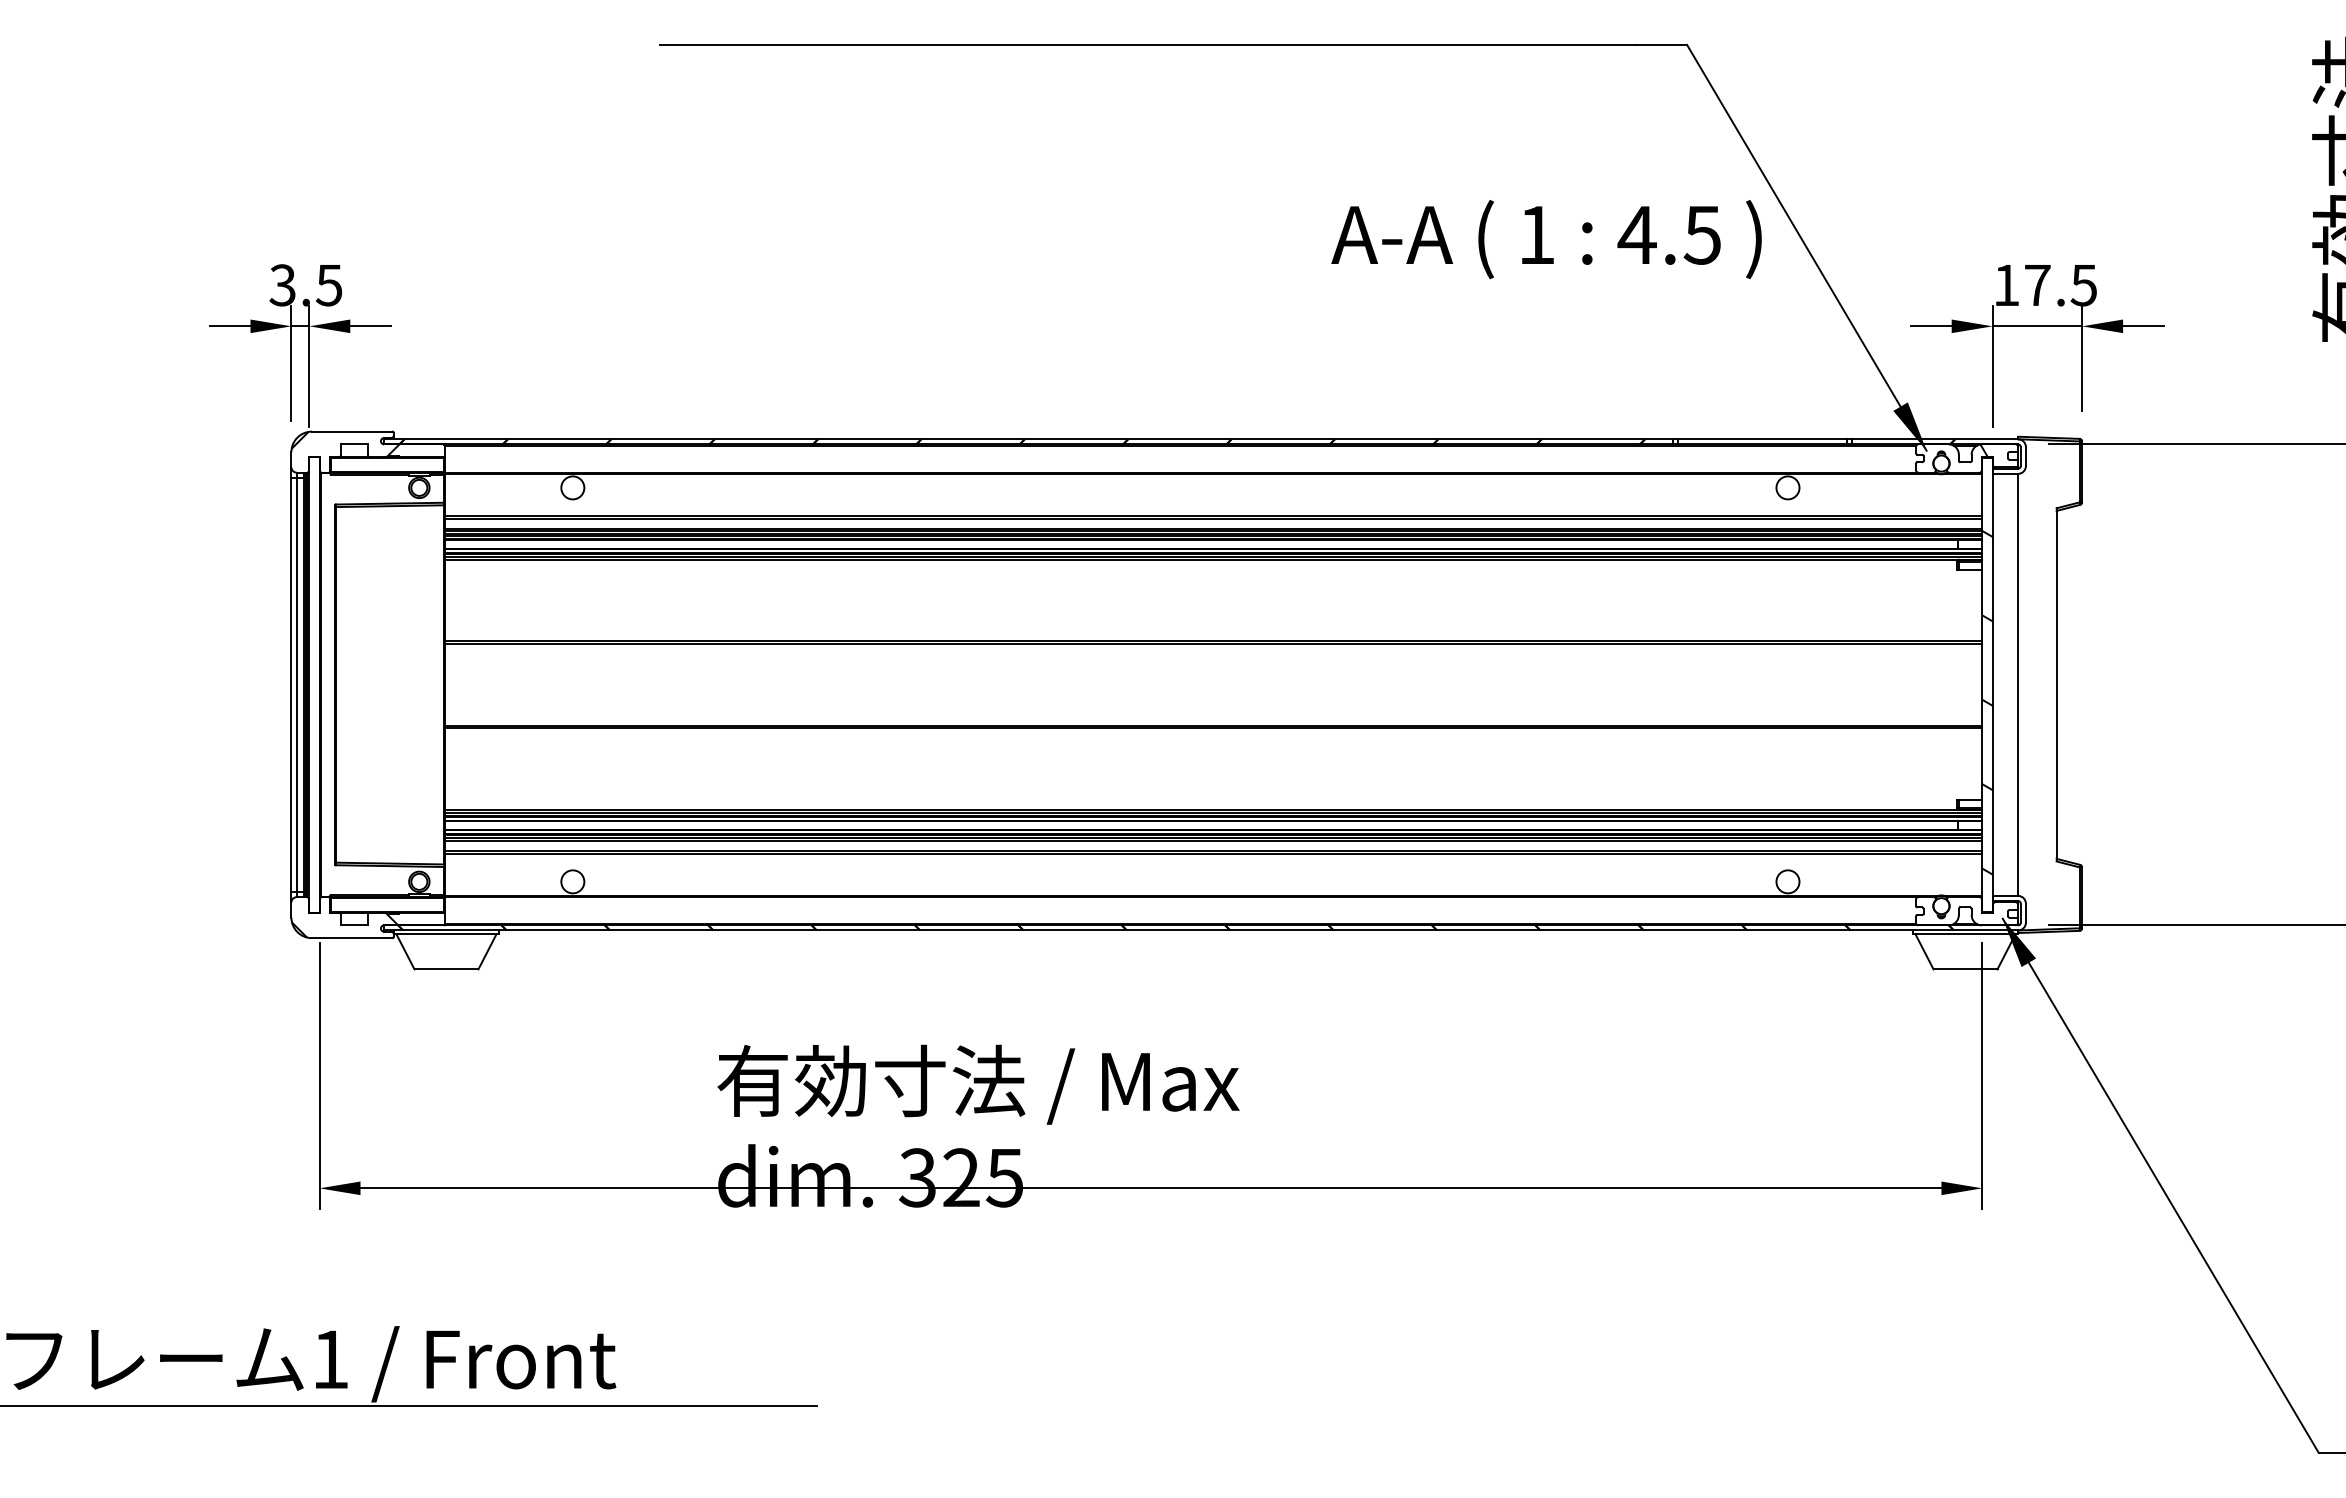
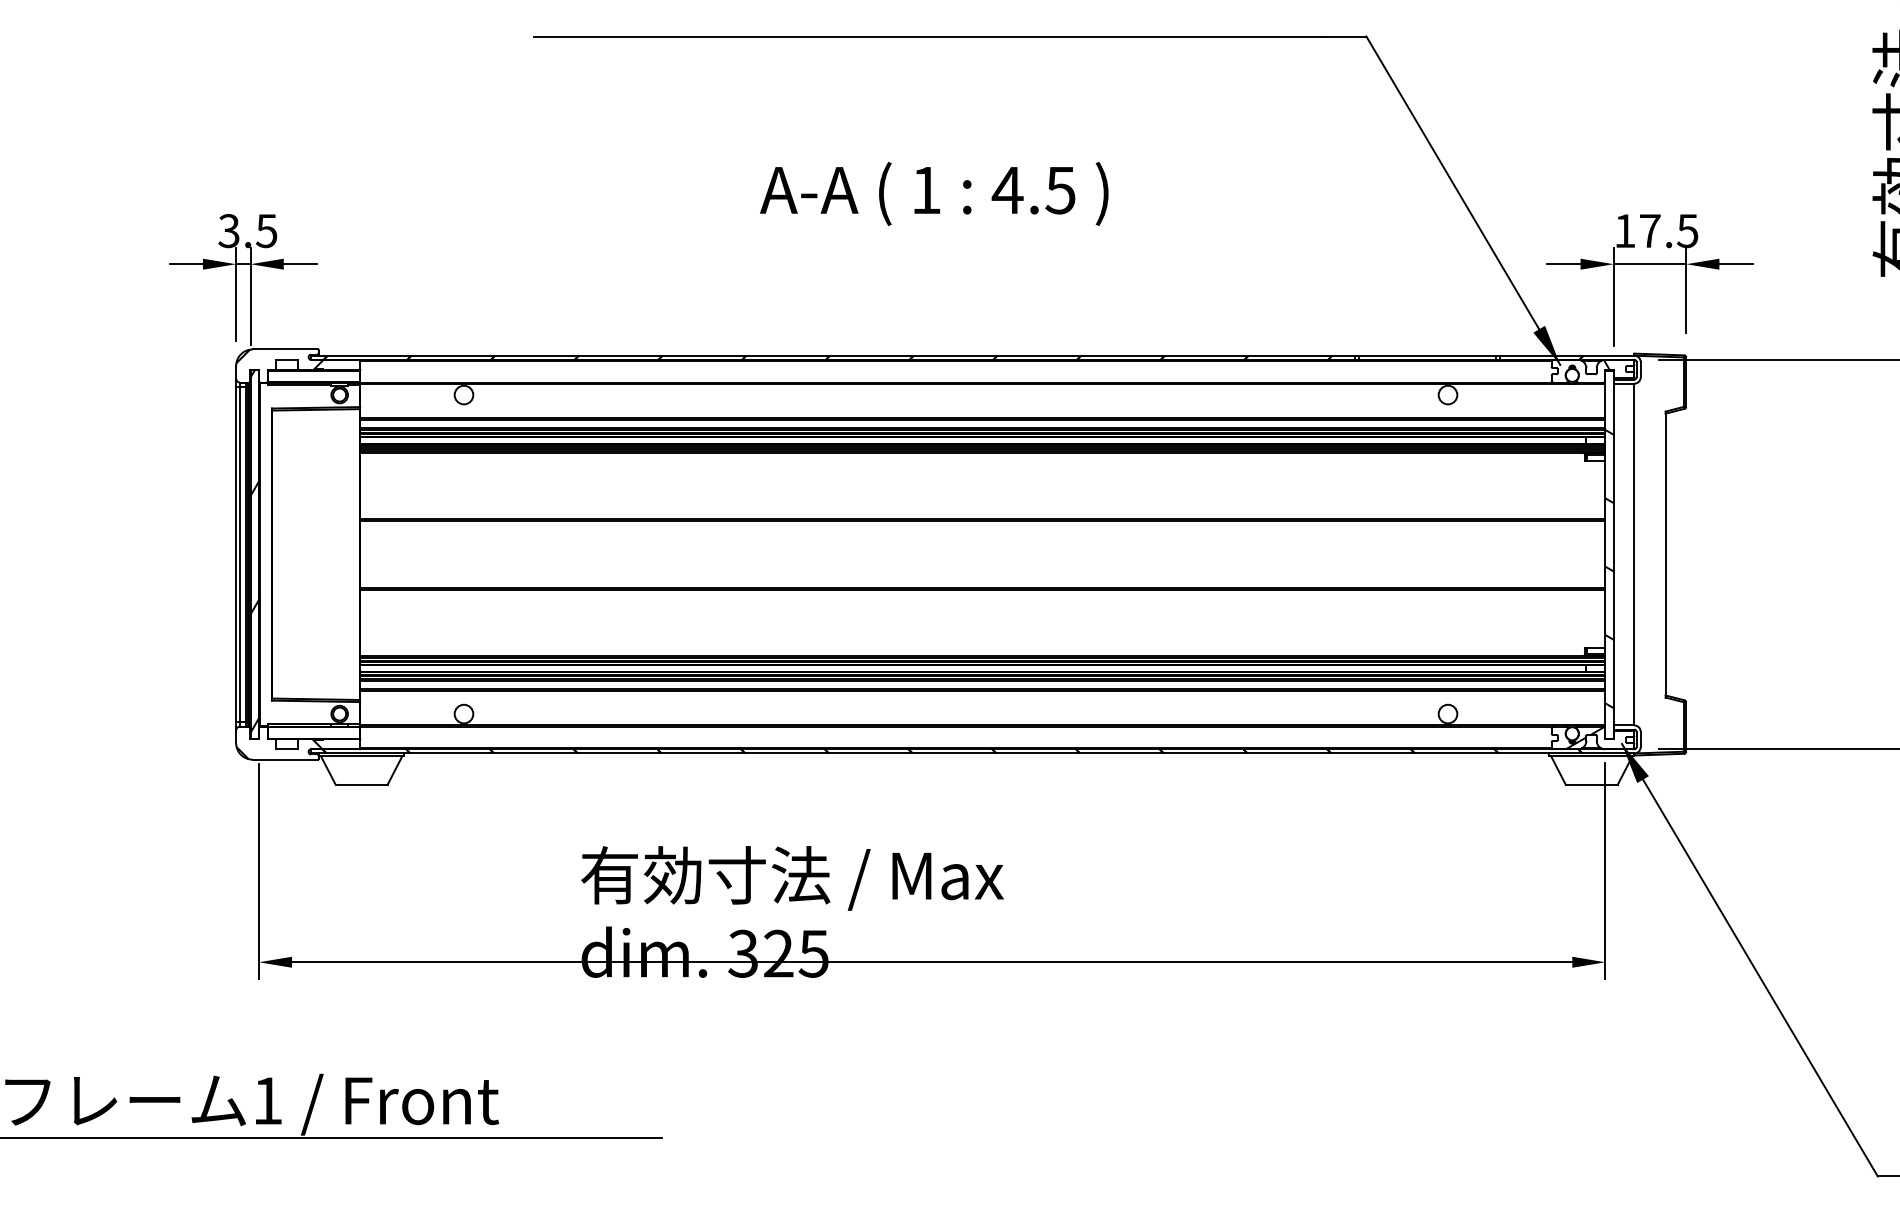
text: (1546, 239) -> (934, 193), moved
hatch: (314, 680) -> (254, 551), added
hatch: (1957, 911) -> (1585, 738), added

